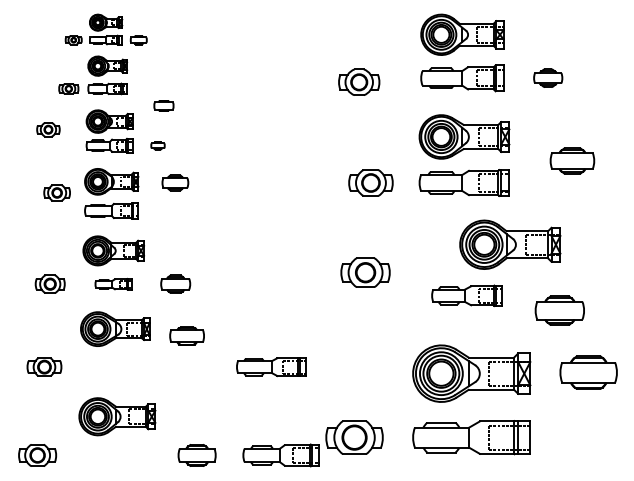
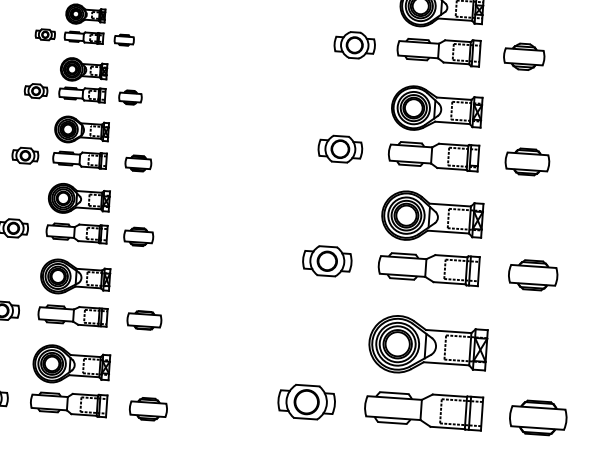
part: (548, 77) -> (524, 56), size x1.43
part: (359, 81) -> (355, 44), moved
part: (163, 105) -> (123, 39), moved
part: (48, 129) -> (36, 90), moved
part: (157, 145) -> (129, 97), size x1.67
part: (572, 160) -> (527, 161), moved
part: (175, 182) -> (138, 163), moved
part: (56, 192) -> (24, 155), moved
part: (510, 244) -> (432, 217), moved
part: (365, 272) -> (327, 261), moved
part: (113, 284) -> (76, 232), size x1.67
part: (466, 295) -> (428, 267), size x1.43
part: (559, 310) -> (532, 275), moved
part: (186, 335) -> (143, 319), moved
part: (271, 367) -> (72, 315), moved
part: (588, 372) -> (538, 417), moved
part: (280, 455) -> (67, 403), moved

